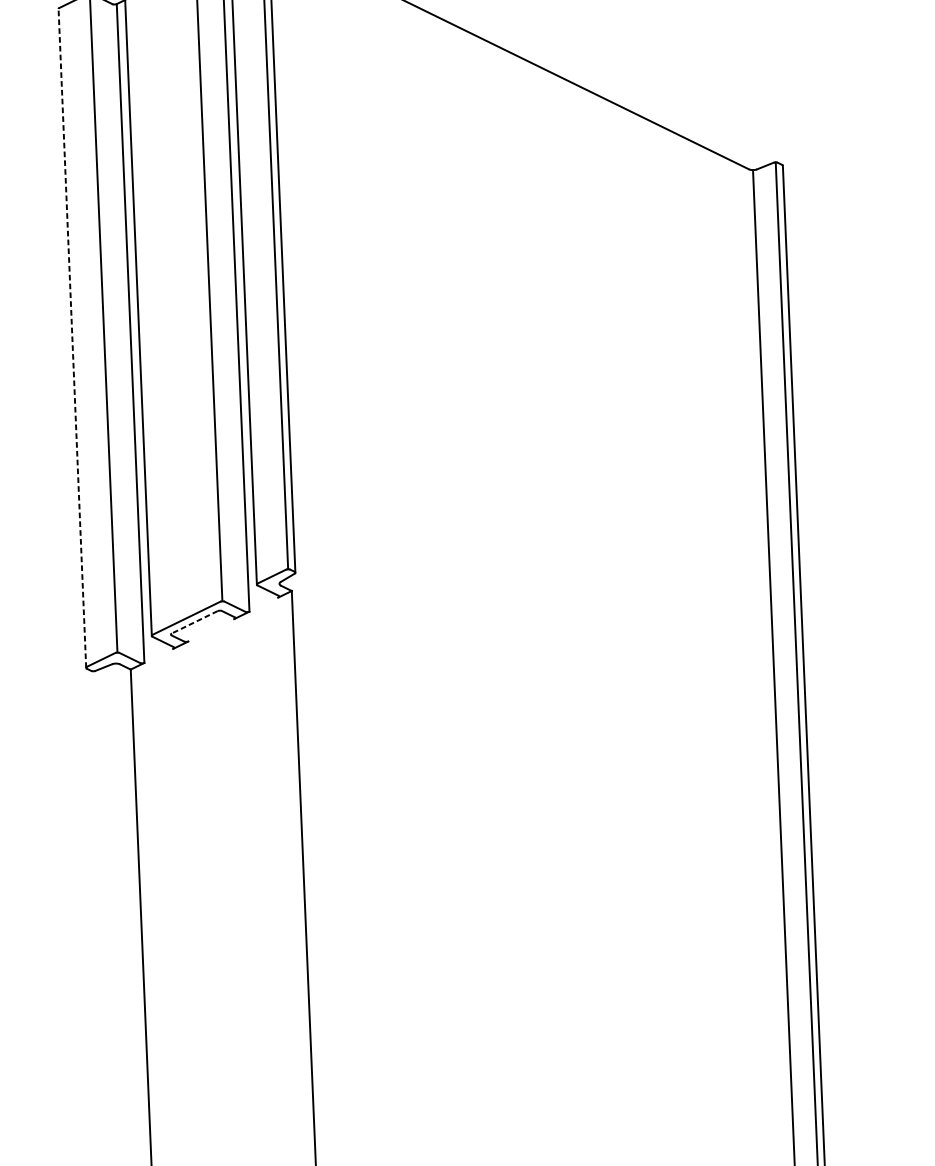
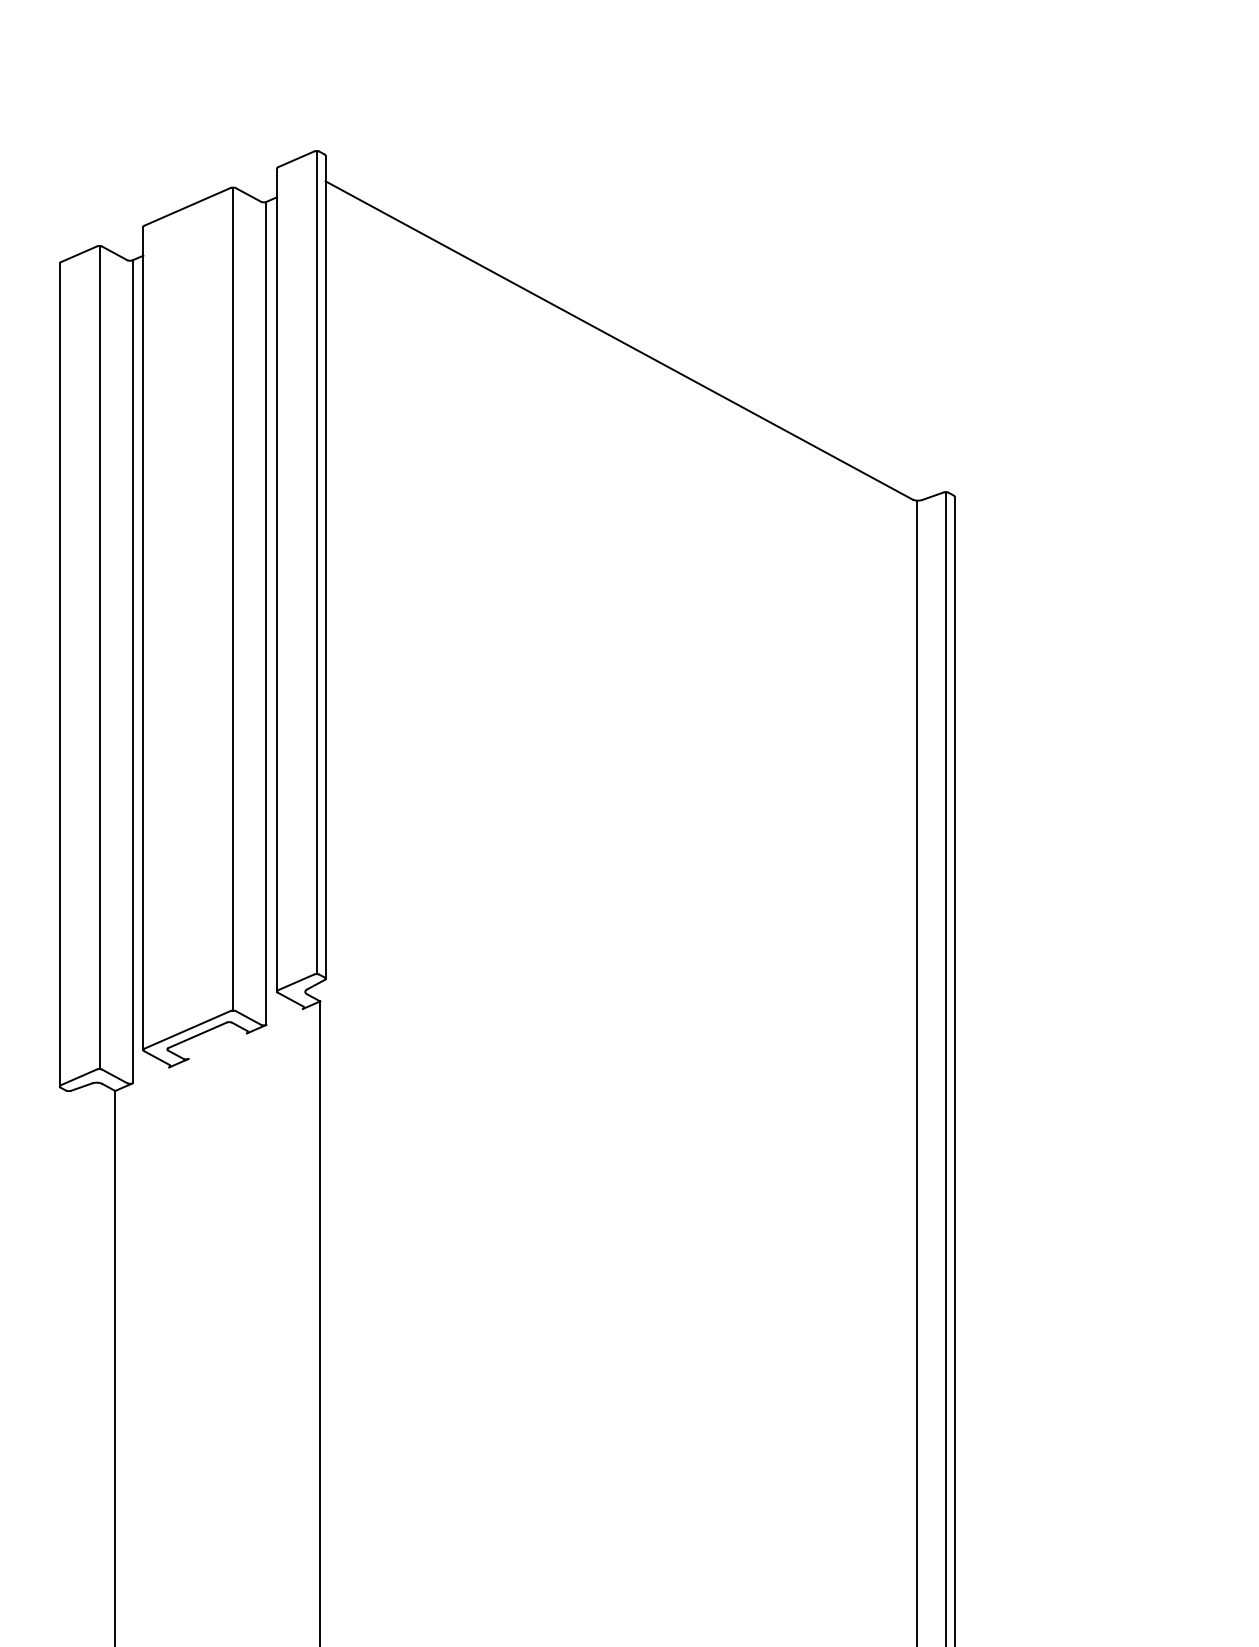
line: (72, 338) -> (59, 674), dashed -> solid
line: (194, 622) -> (197, 1035), dashed -> solid

